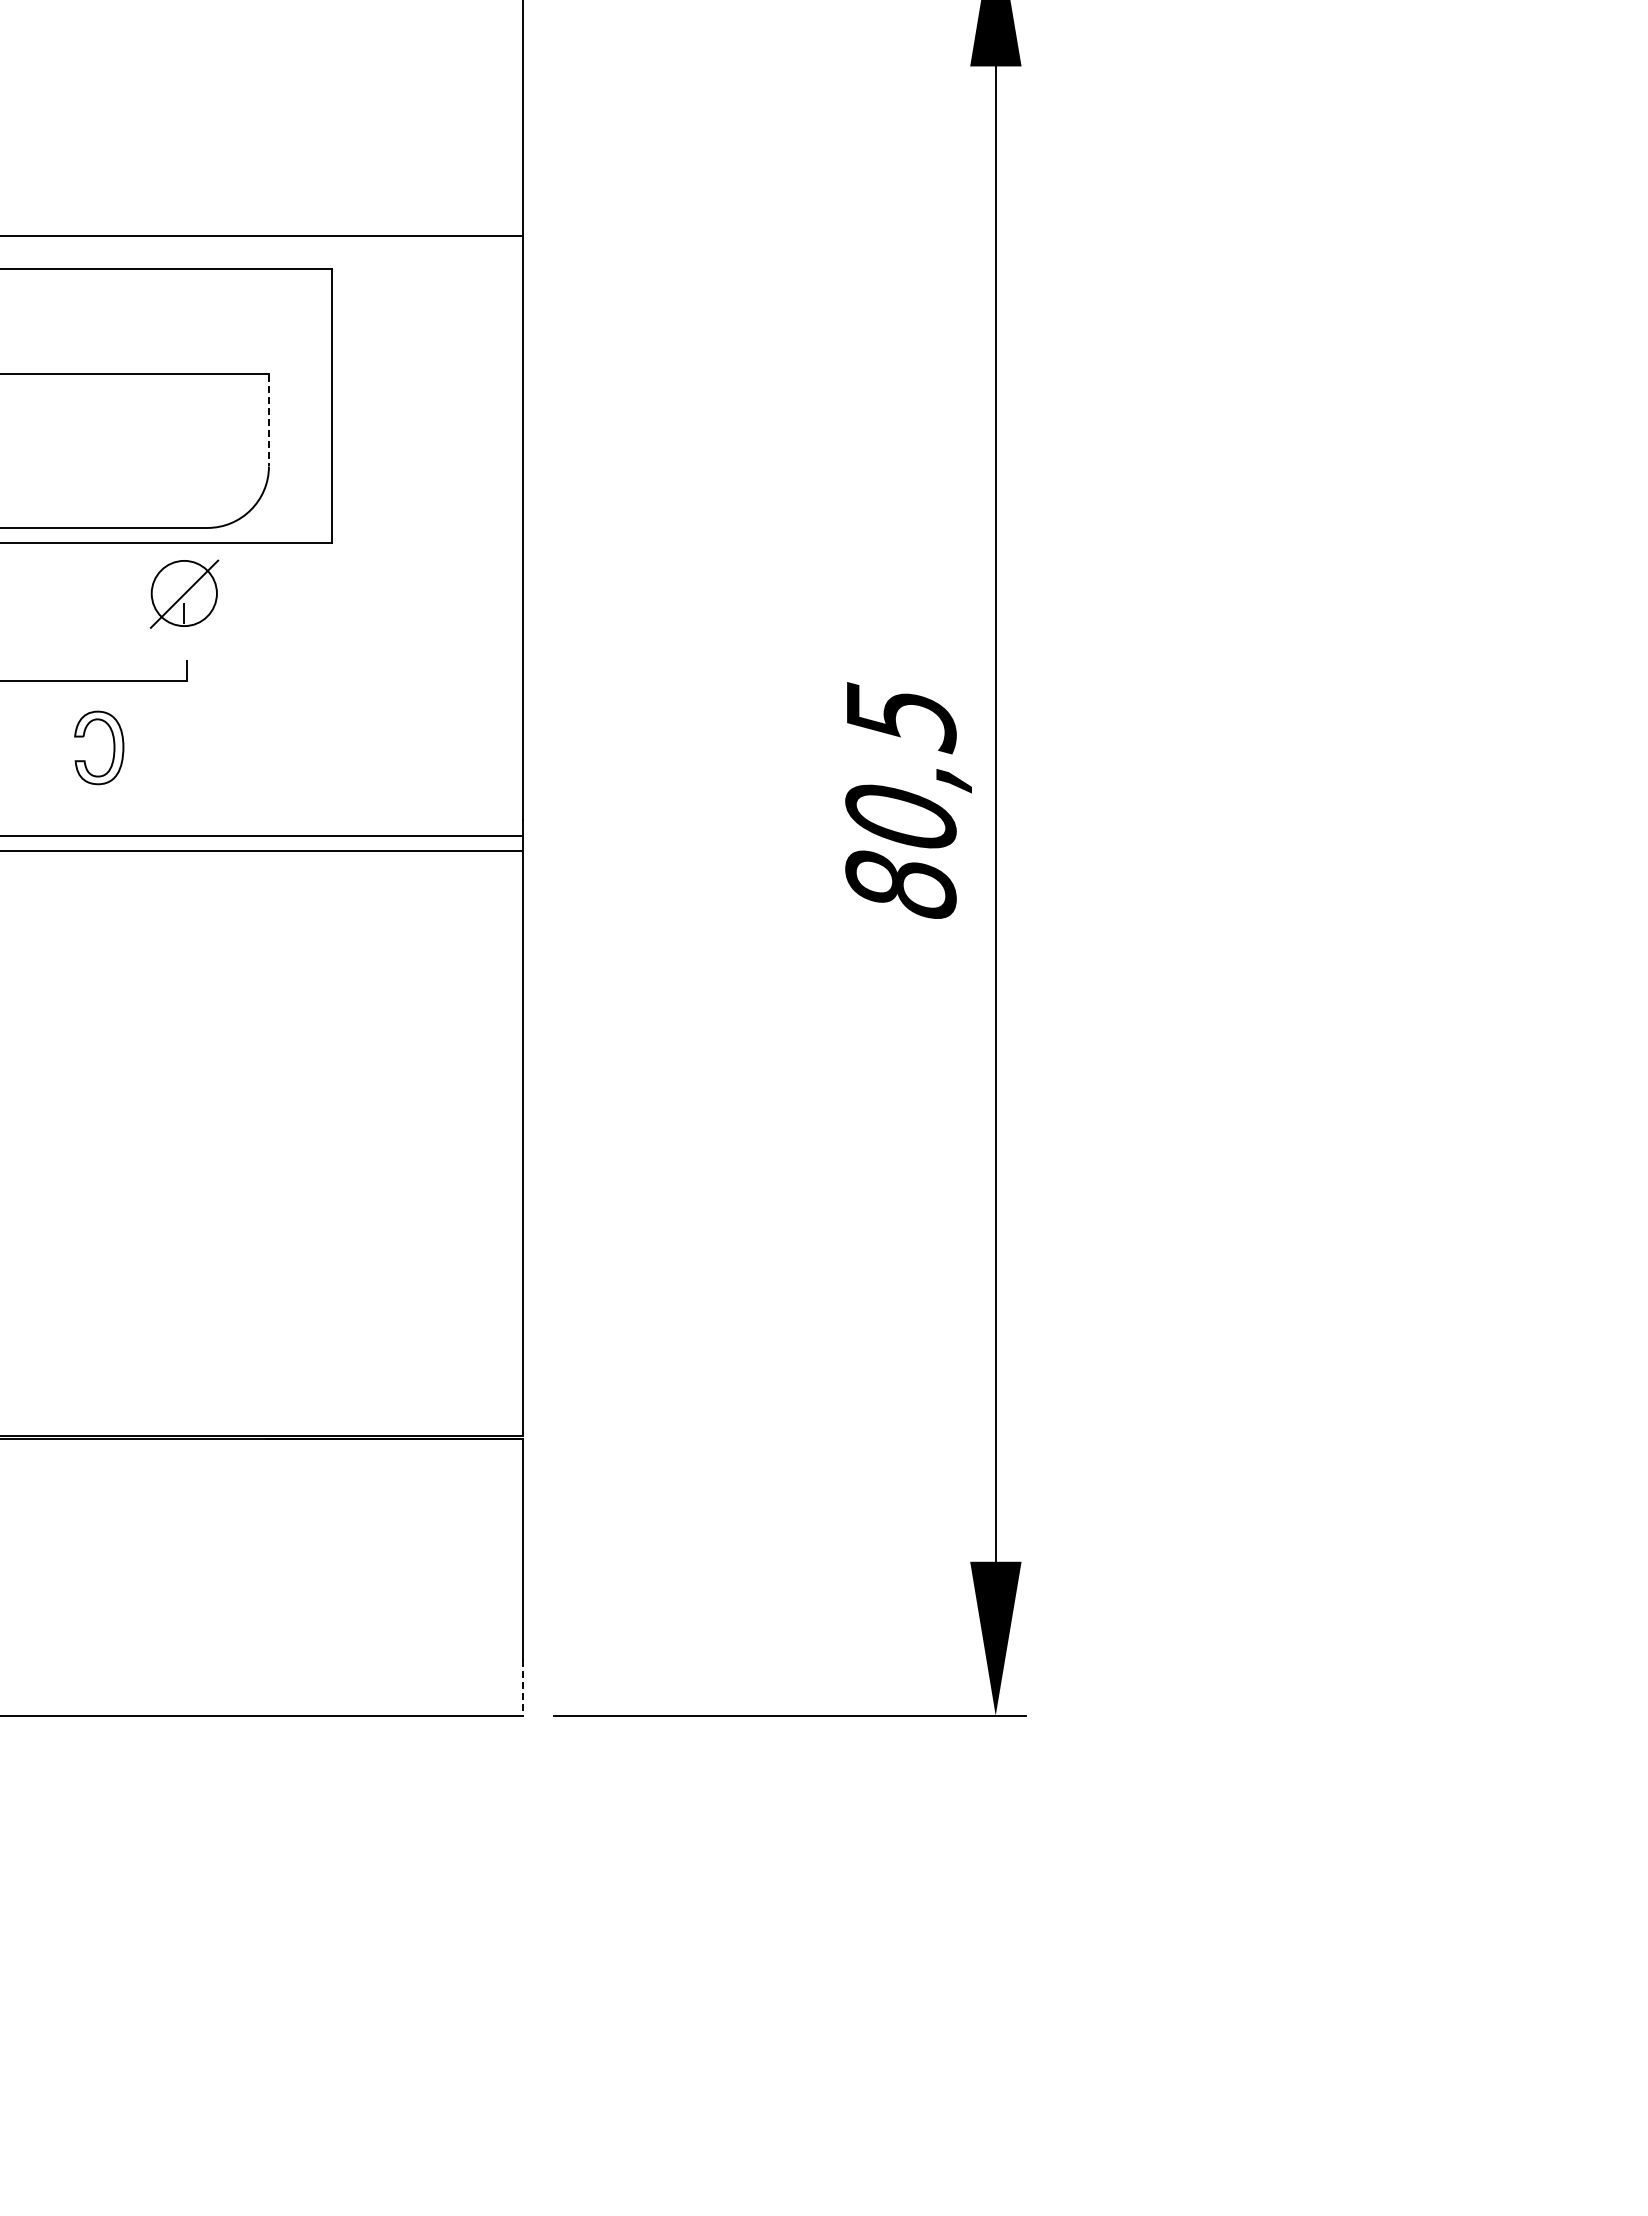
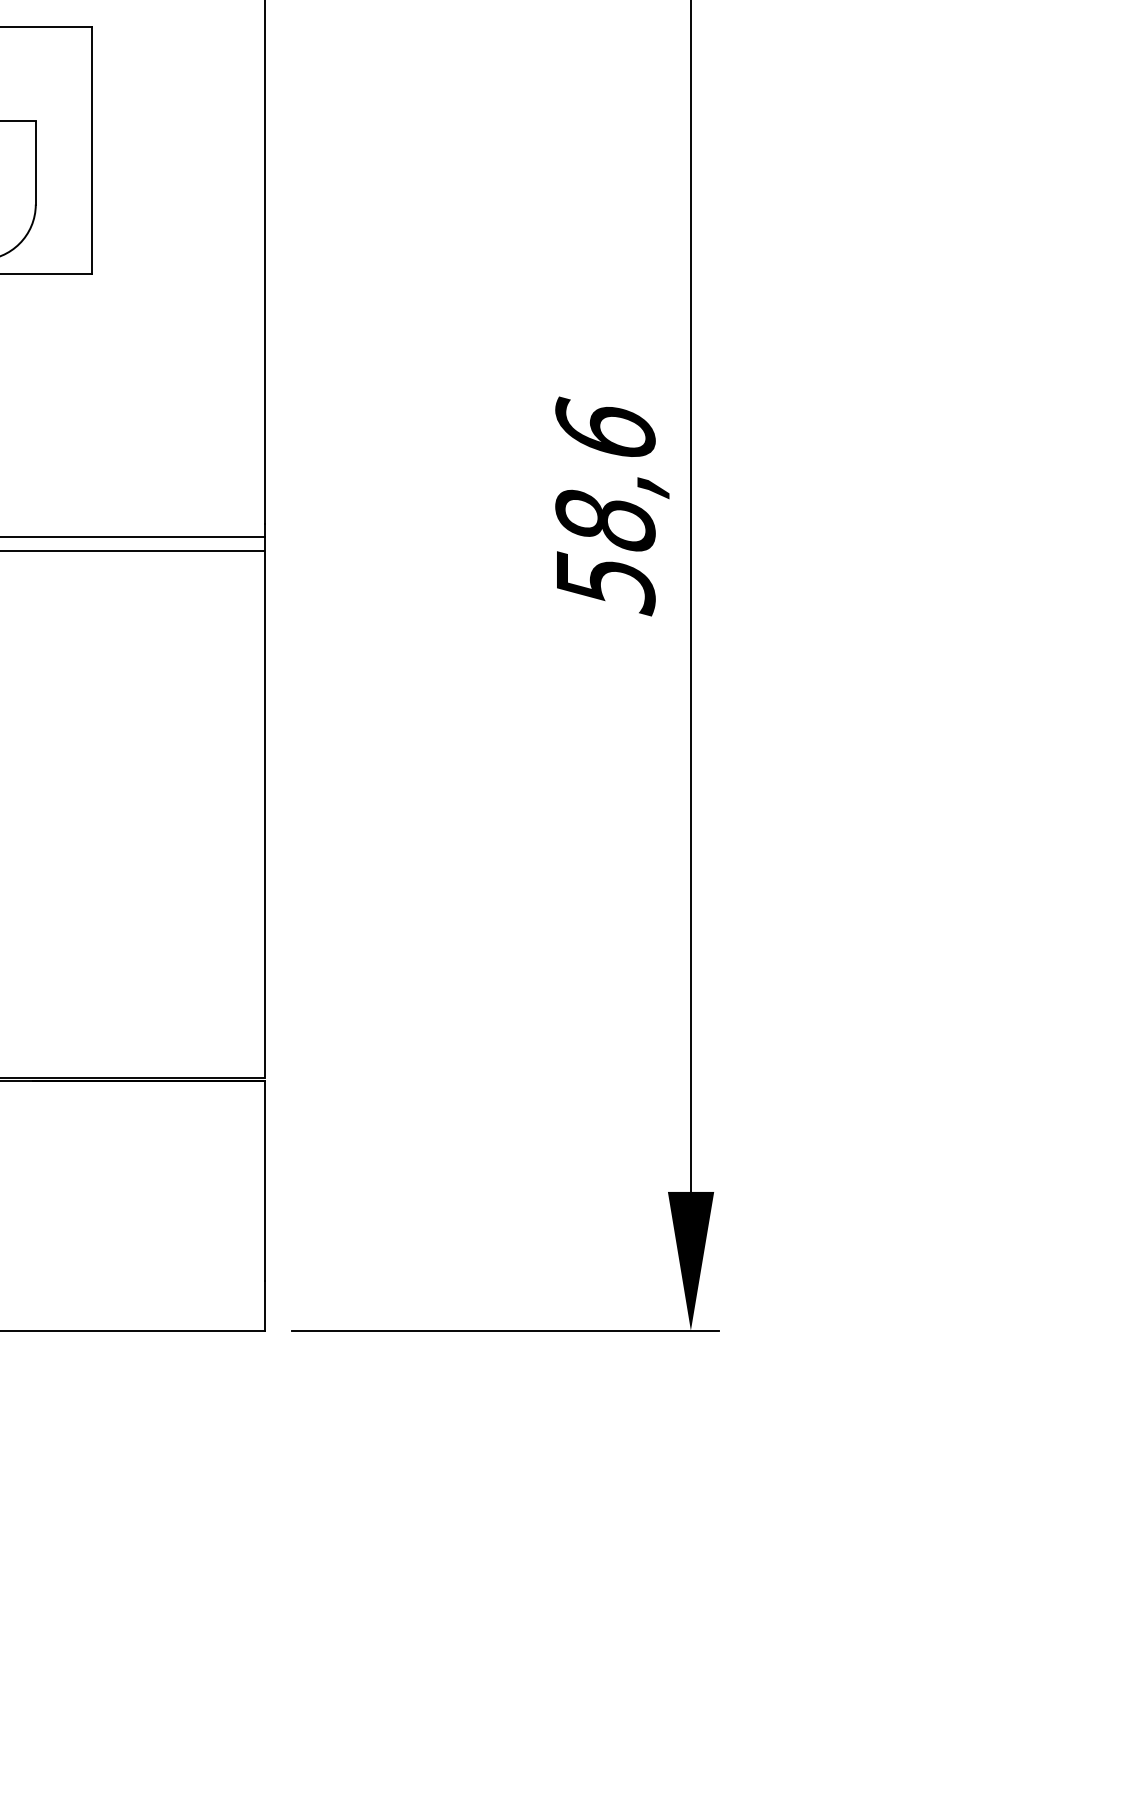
line: (268, 420) -> (35, 163), dashed -> solid
text: (900, 801) -> (605, 506), 80,5 -> 58,6
line: (522, 1687) -> (264, 1305), dashed -> solid

